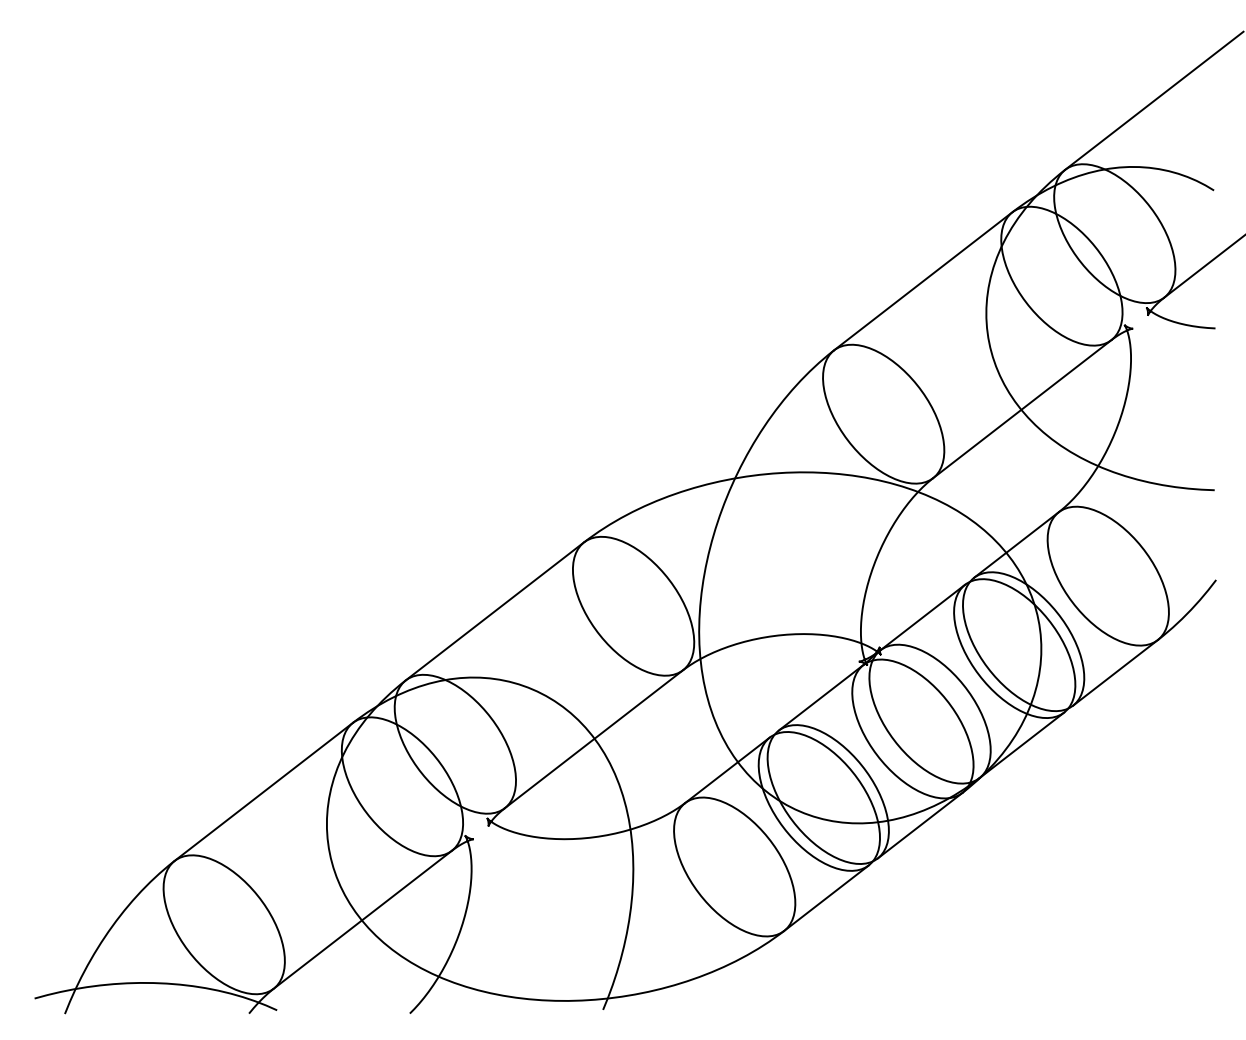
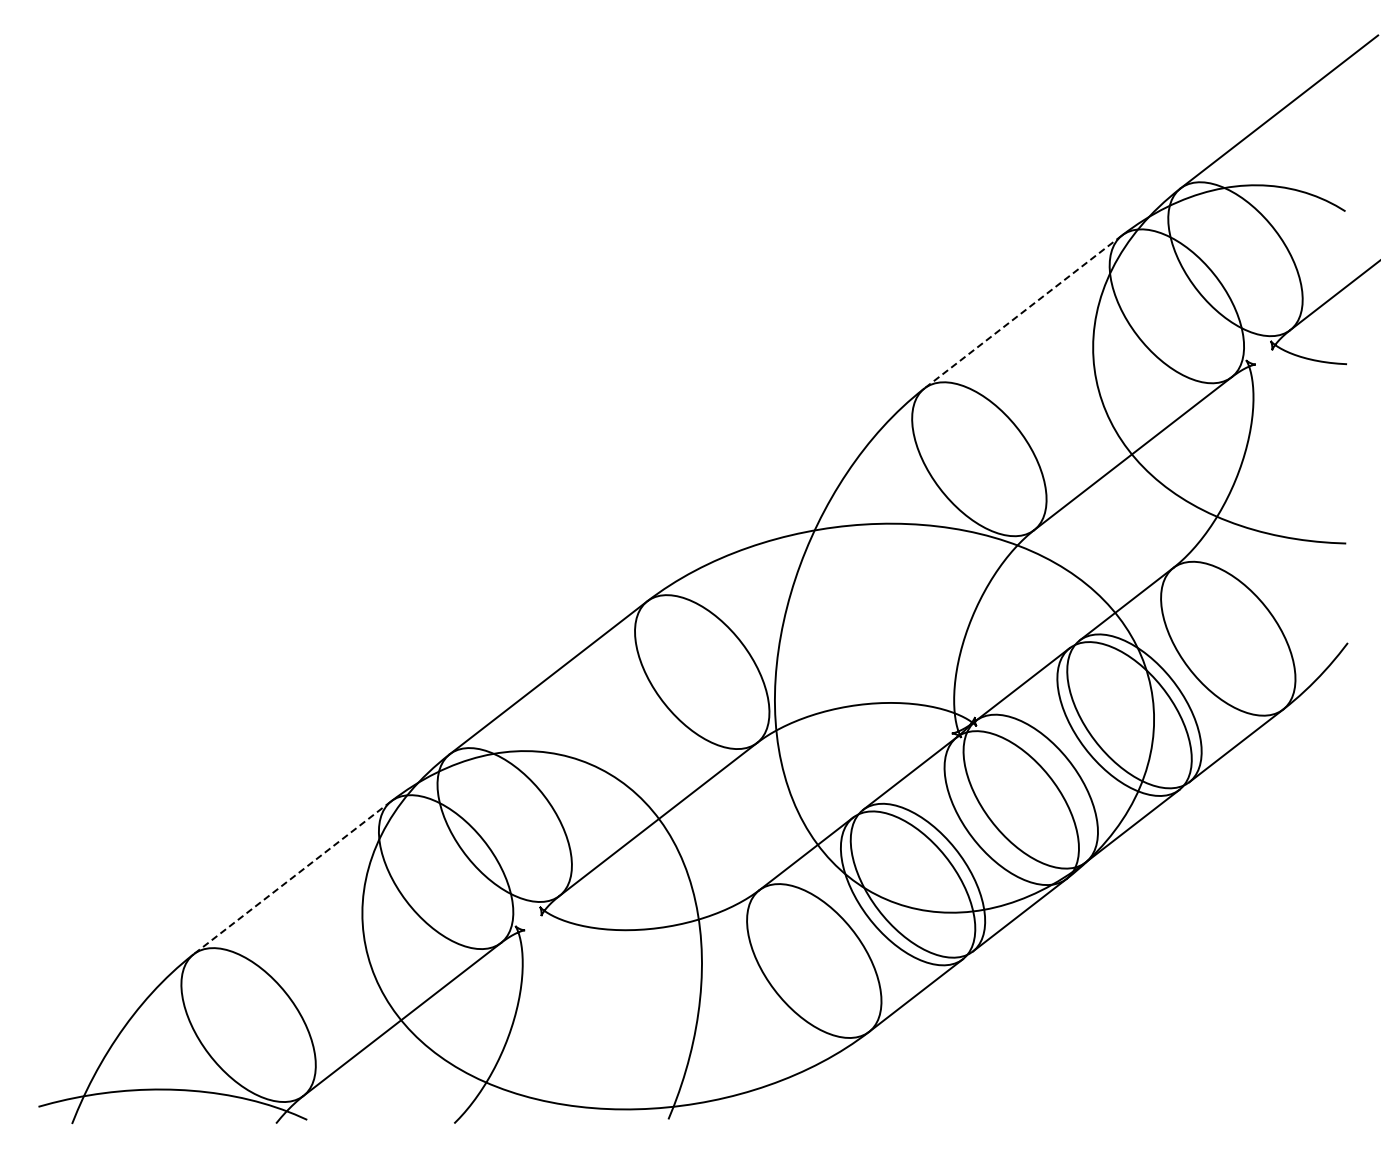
line: (923, 280) -> (1023, 311), solid -> dashed
line: (263, 791) -> (292, 877), solid -> dashed

